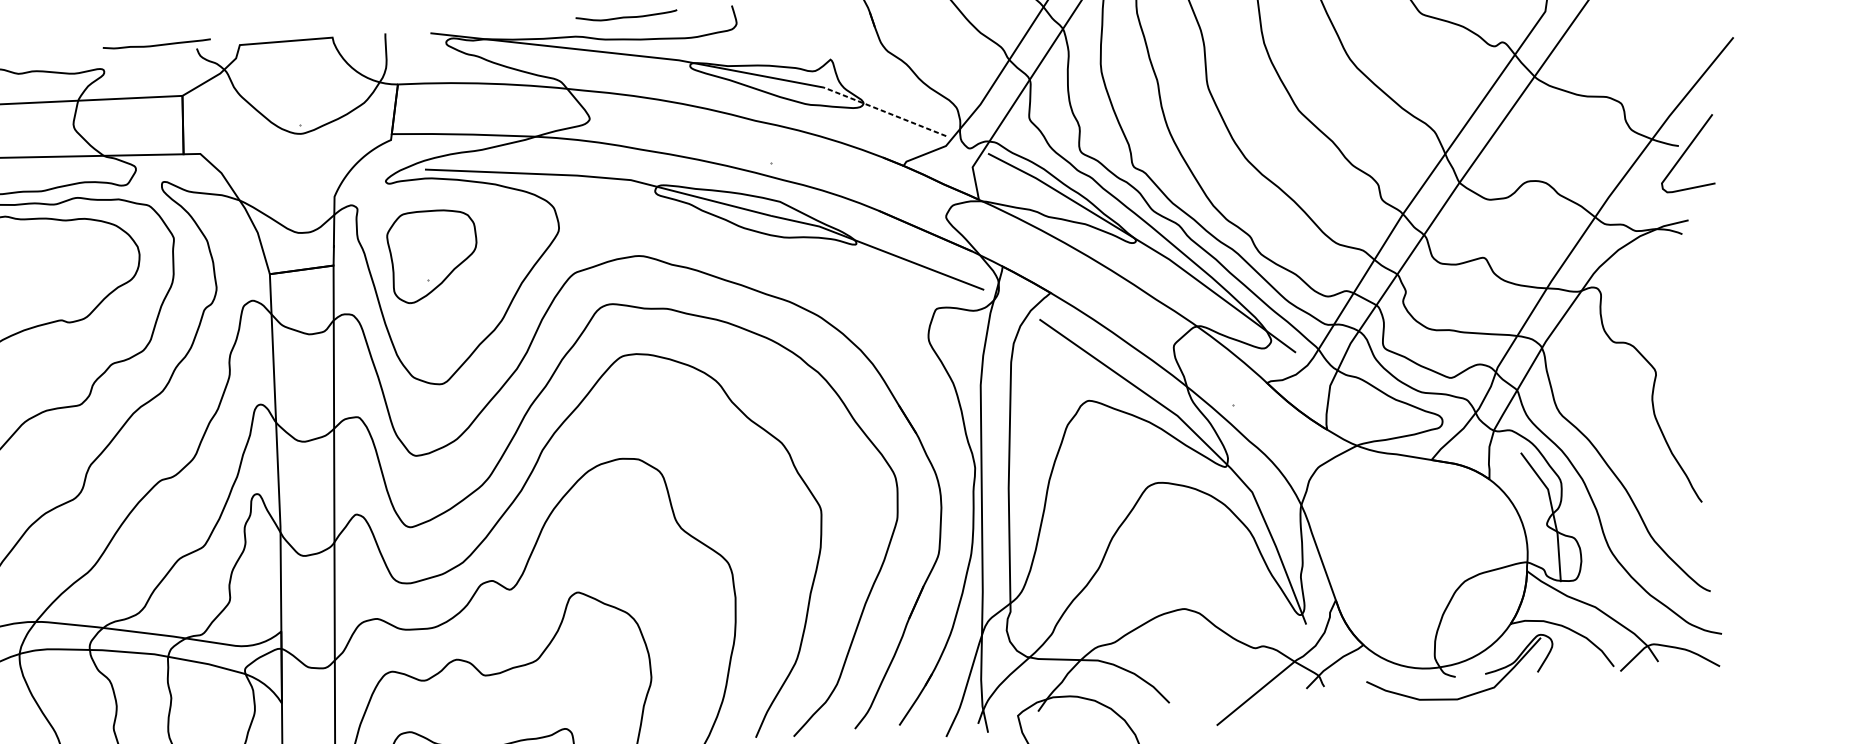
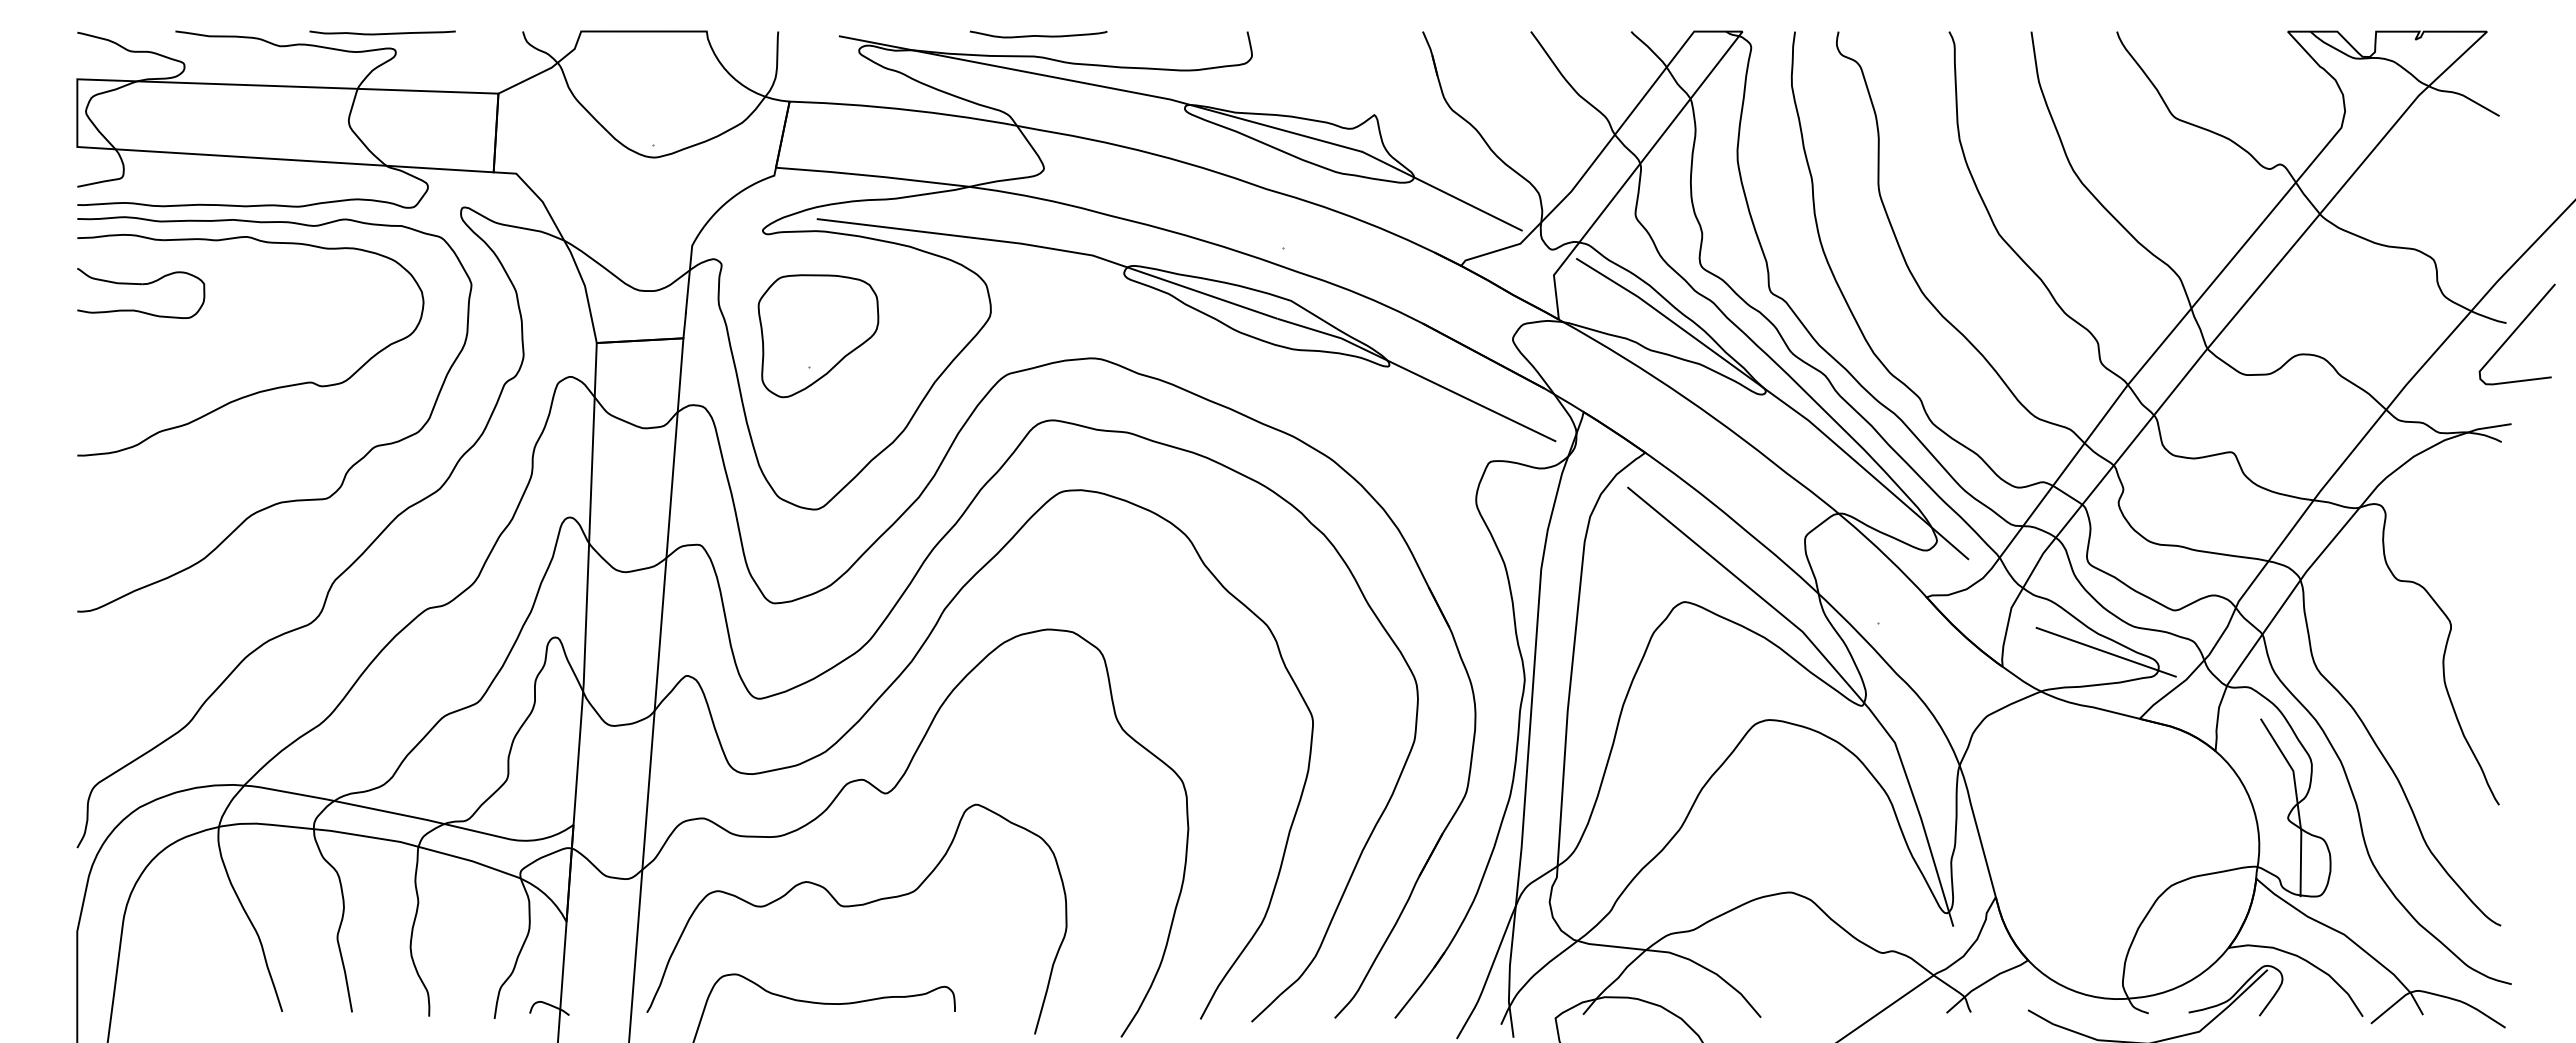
curve: (626, 16) -> (1038, 35), moved
curve: (156, 45) -> (382, 33), moved
line: (885, 112) -> (1442, 191), dashed -> solid
line: (1402, 412) -> (2105, 651), added

